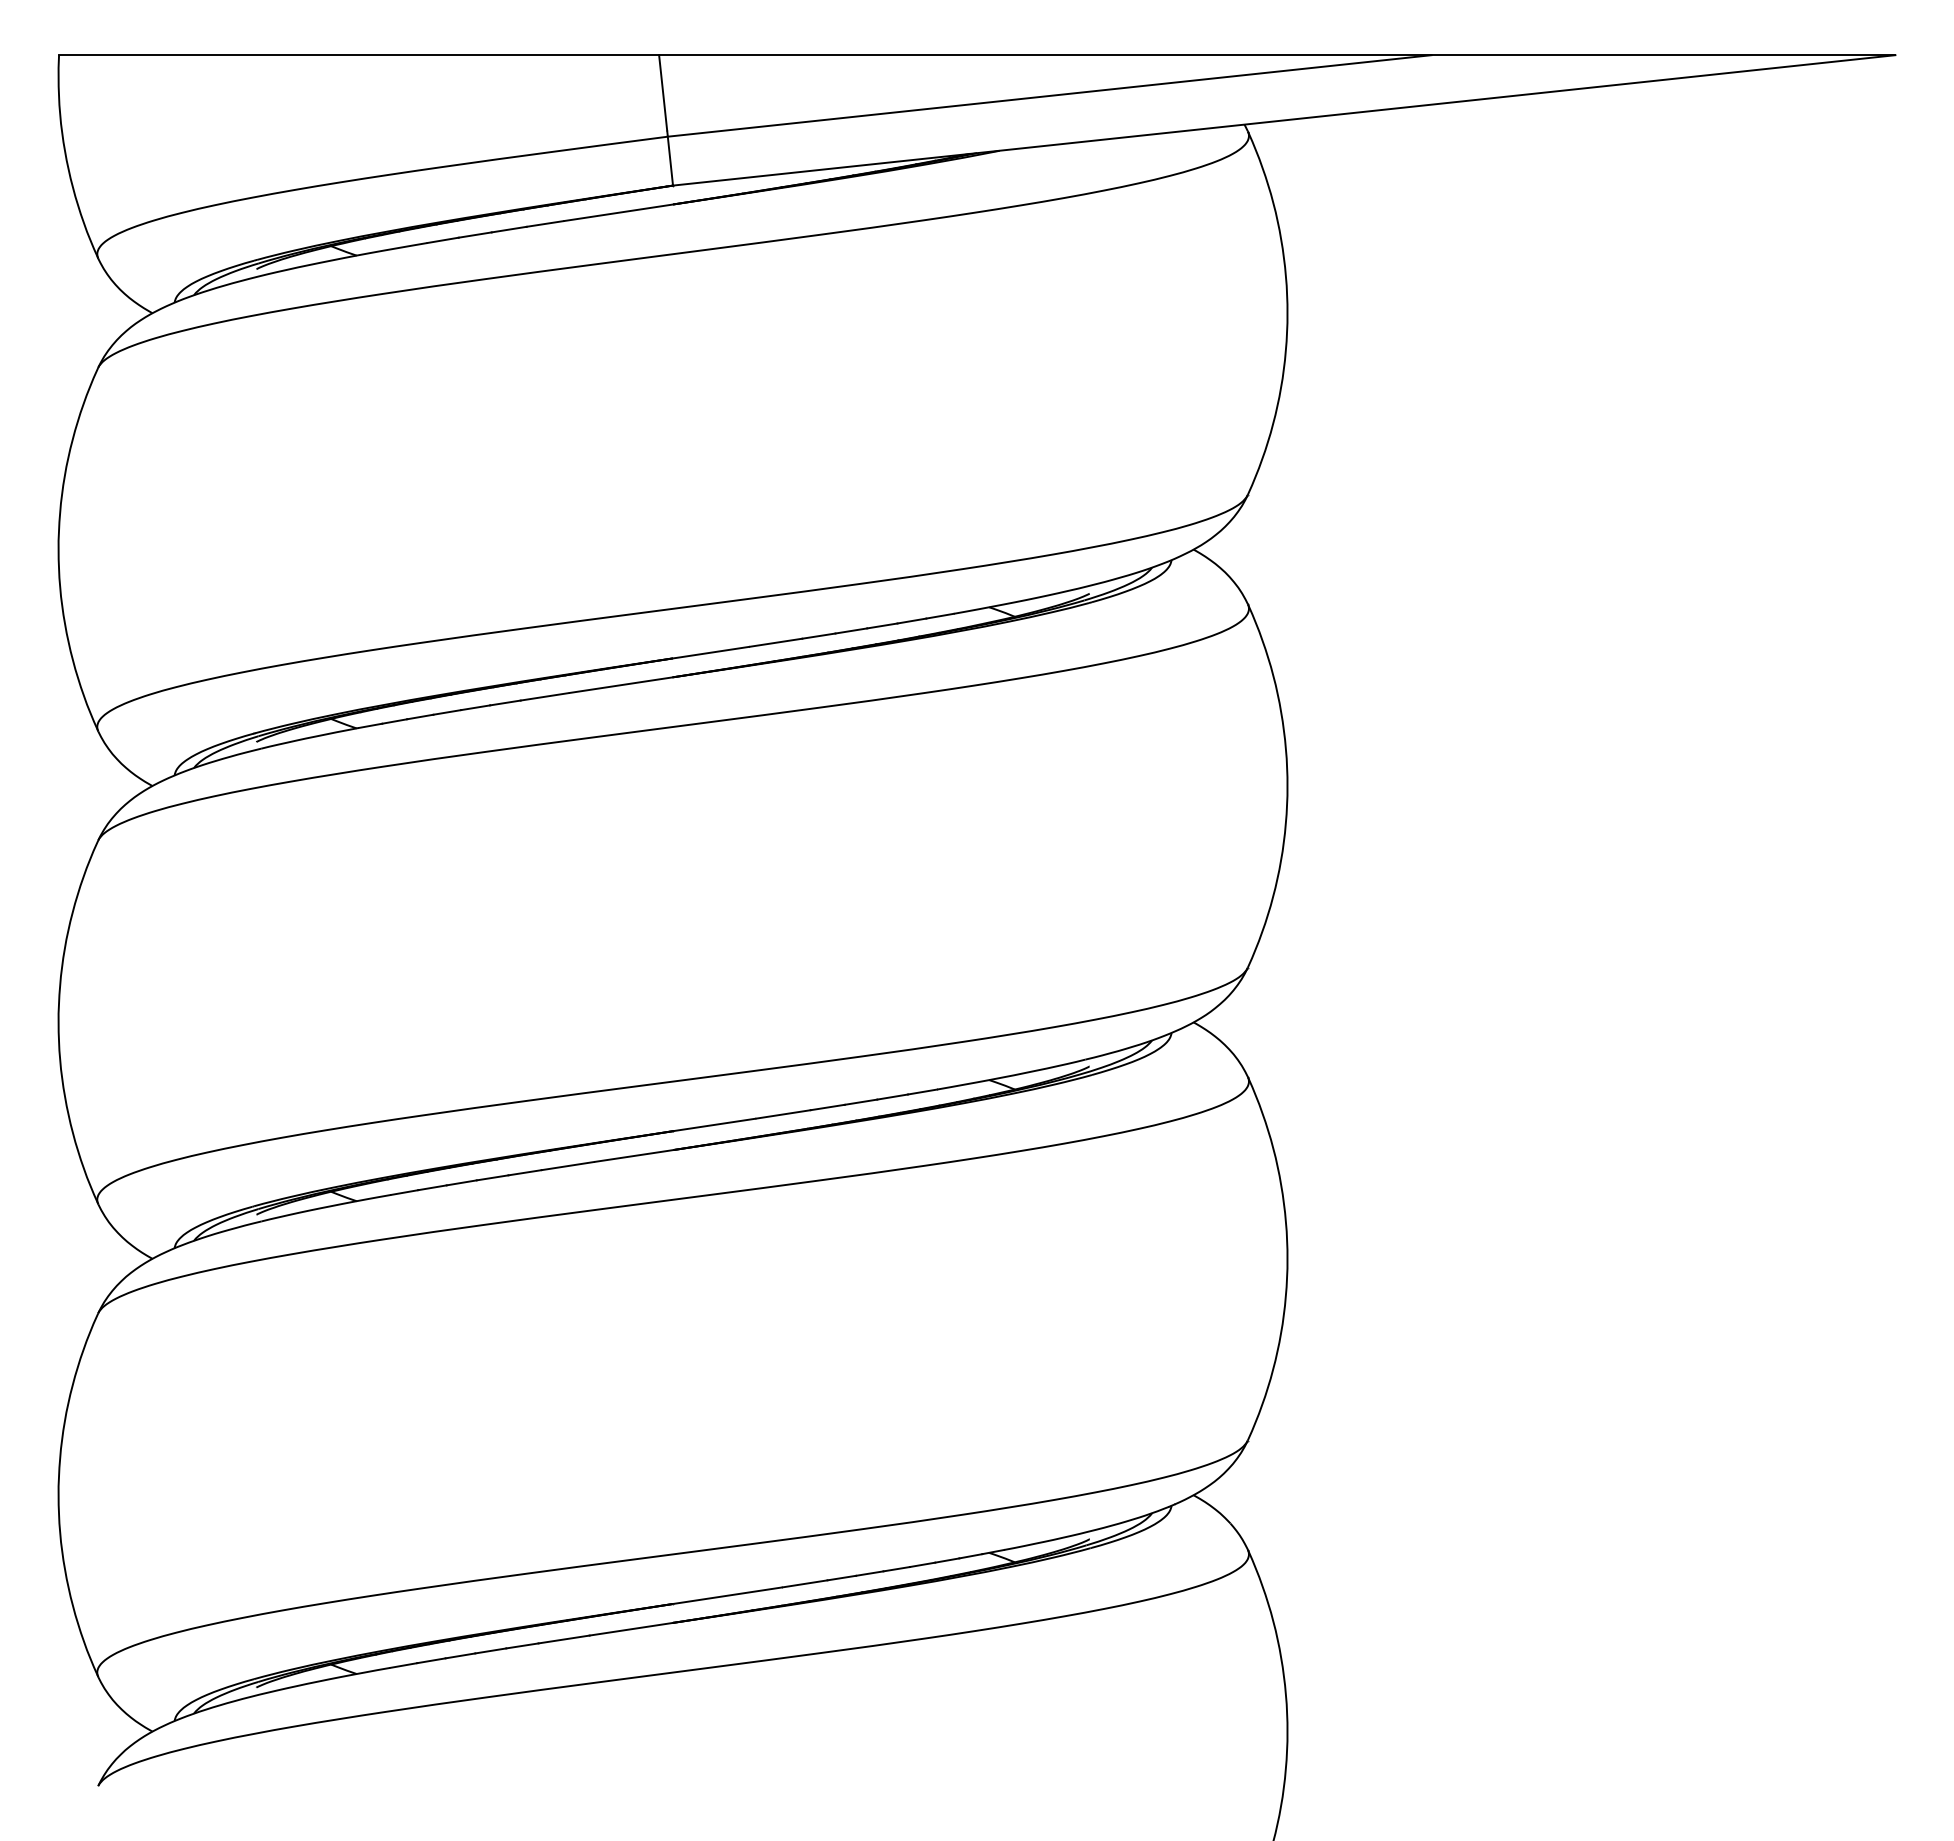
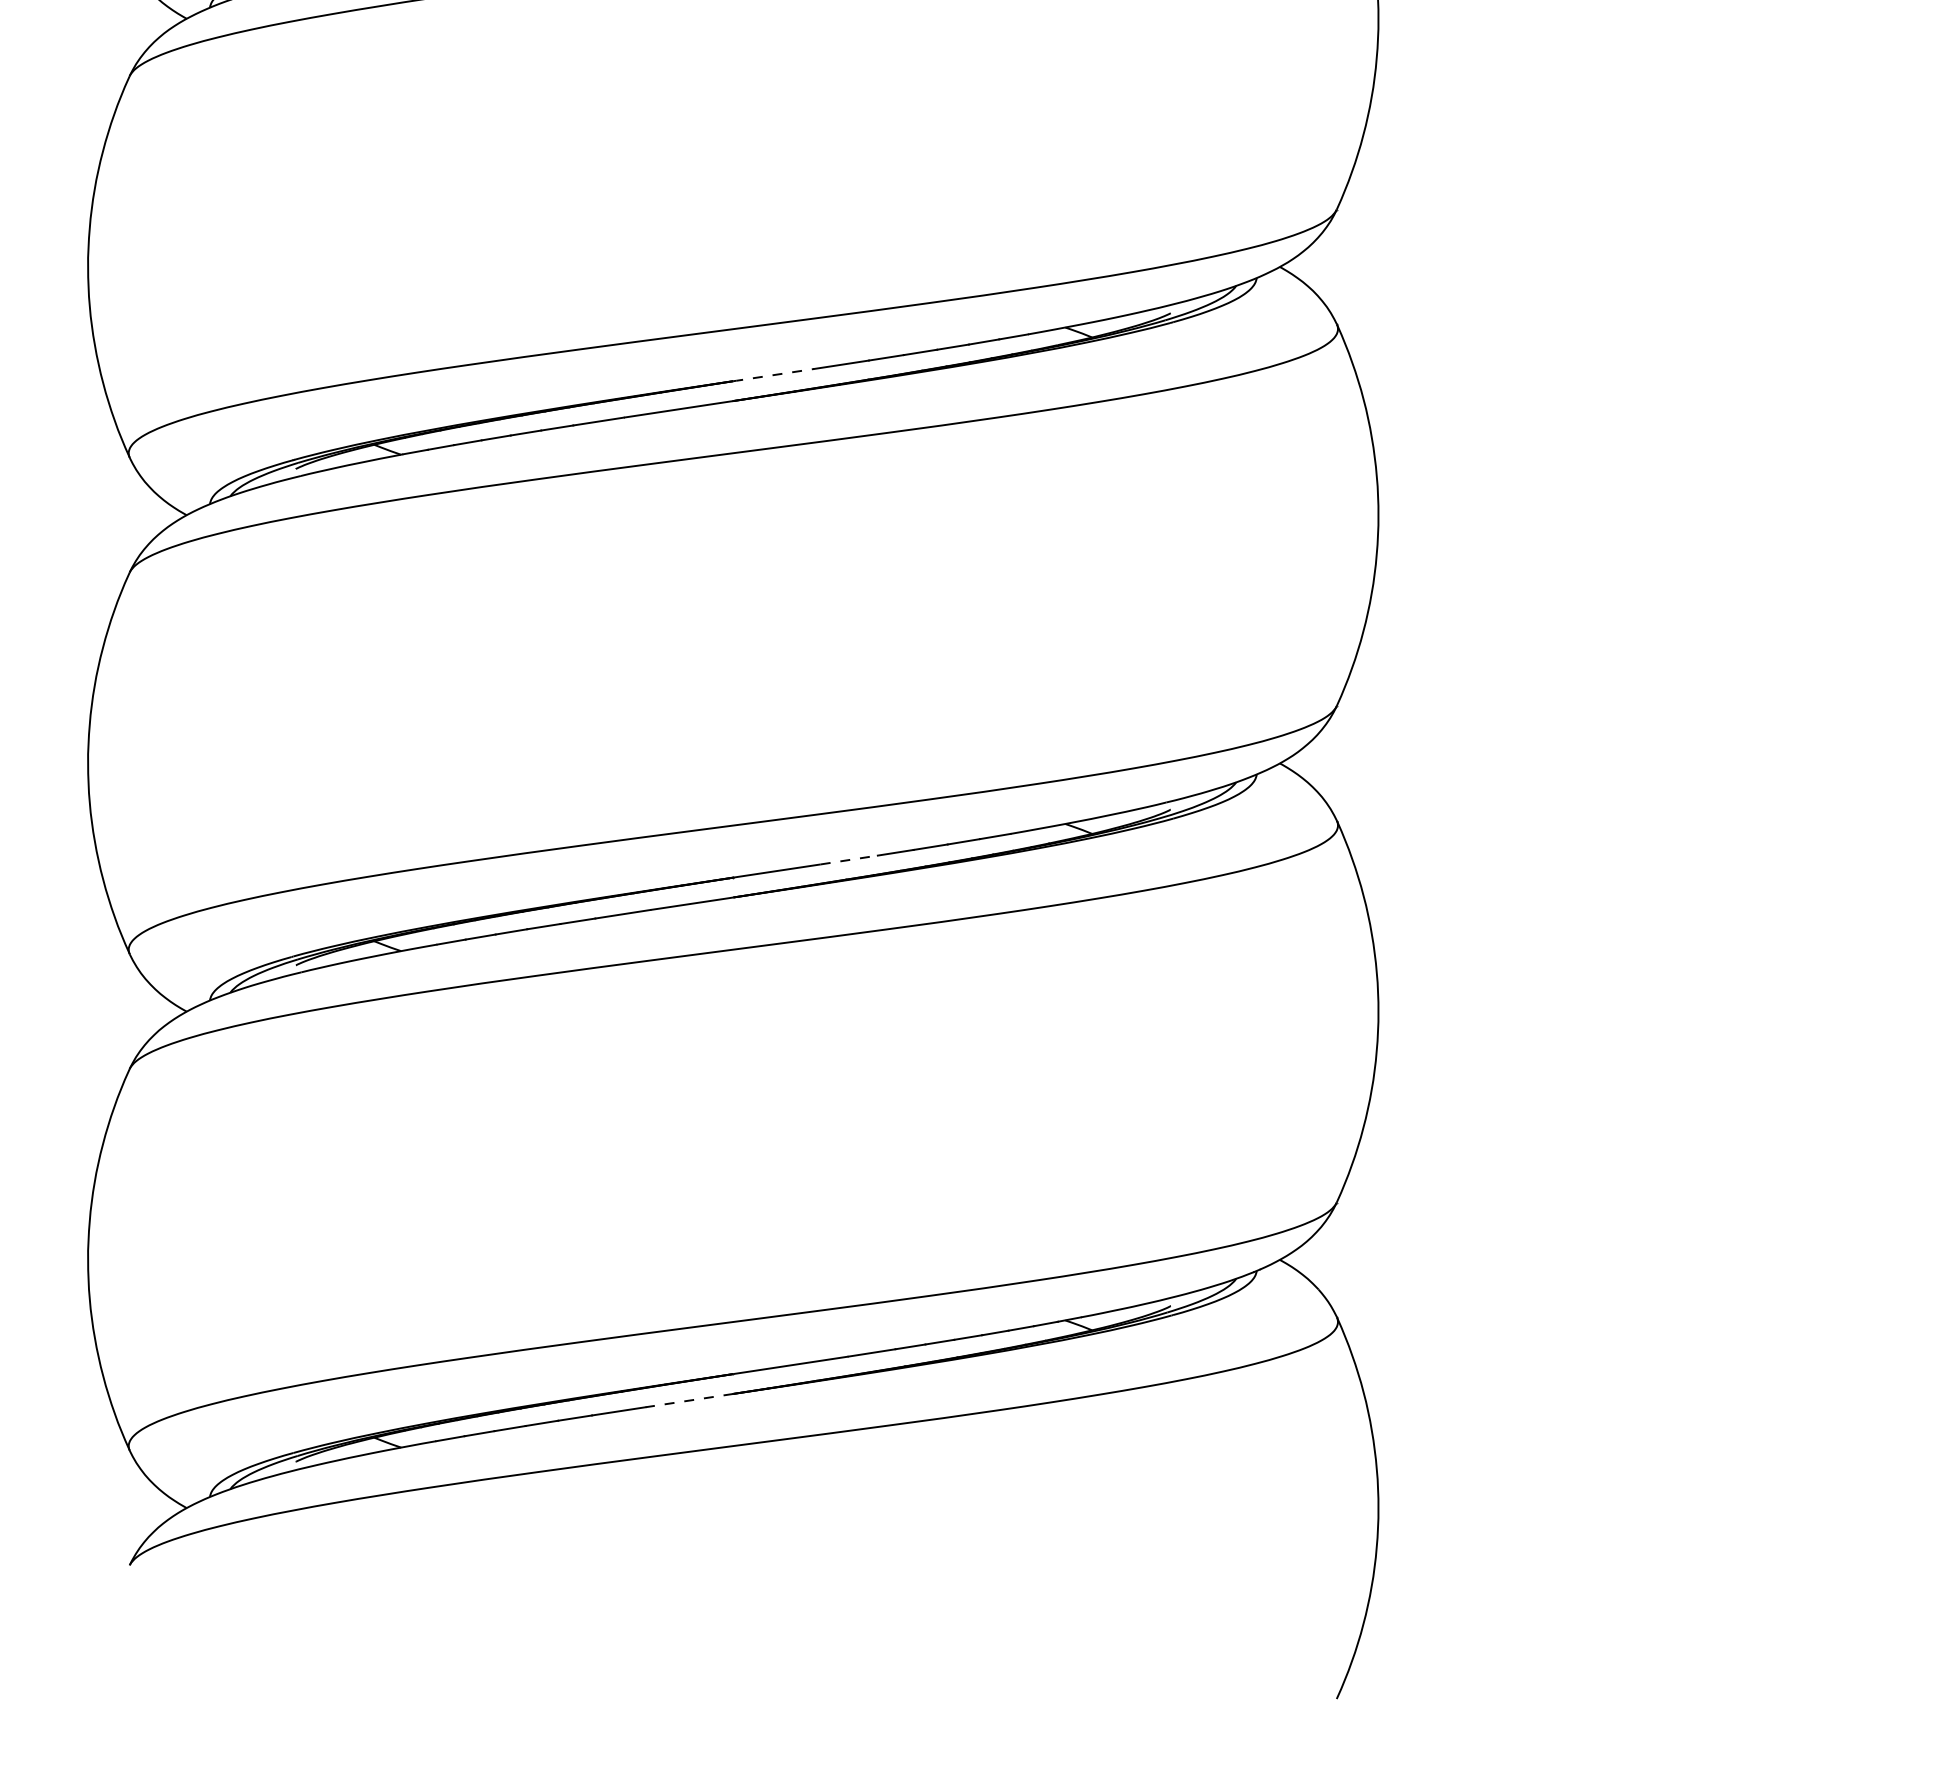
line: (711, 652) -> (773, 375), solid -> dashed
line: (783, 1114) -> (849, 860), solid -> dashed
line: (630, 1629) -> (688, 1400), solid -> dashed

